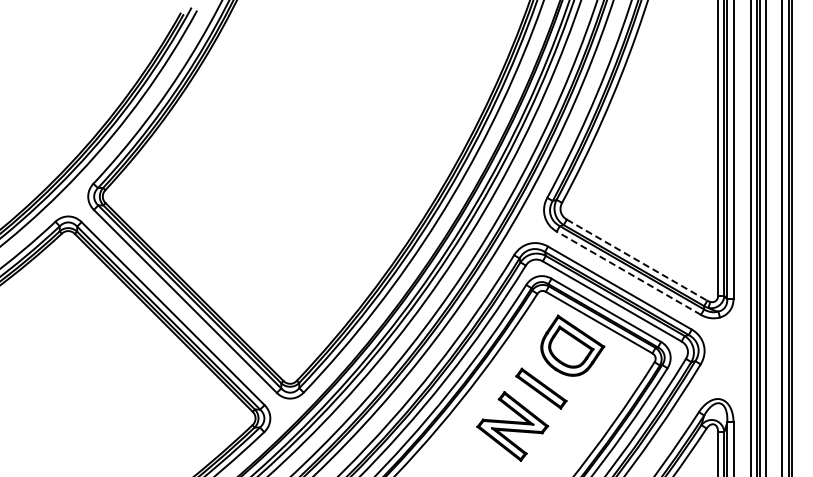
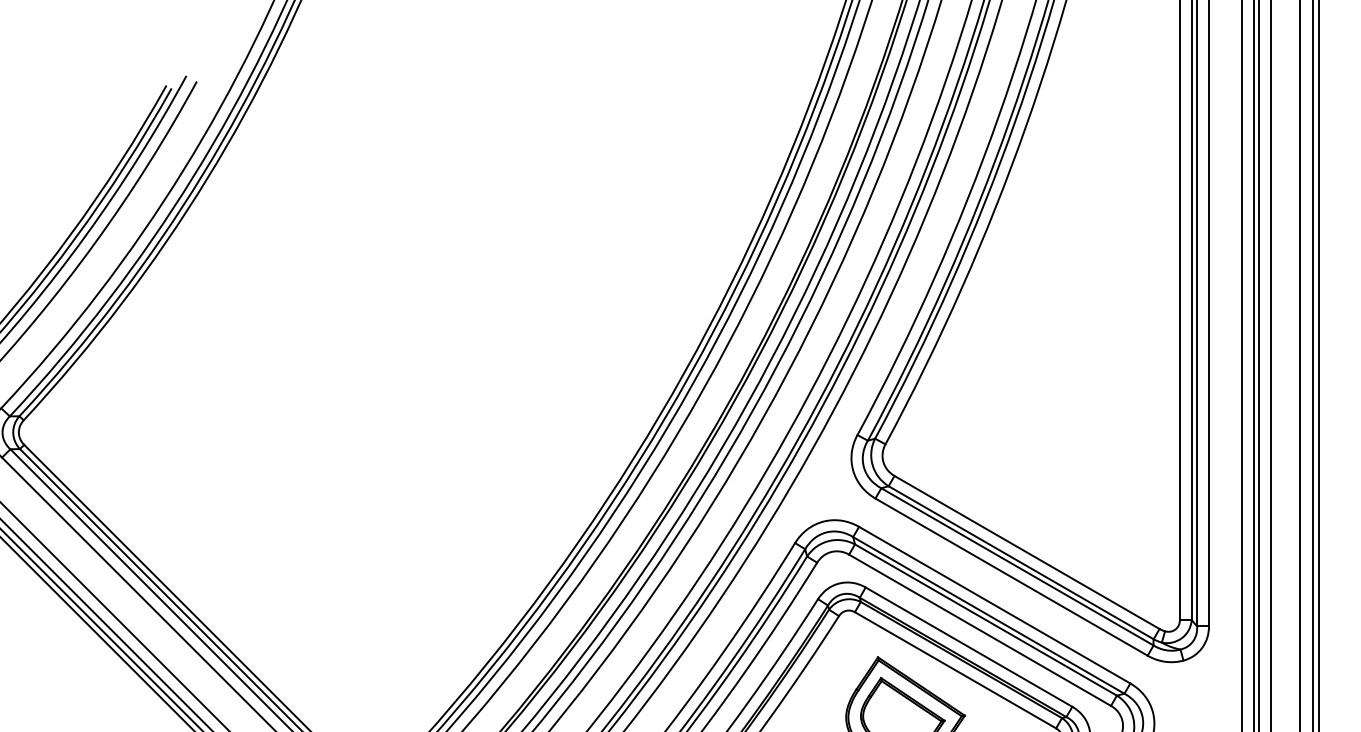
line: (637, 260) -> (1027, 553), dashed -> solid
line: (628, 272) -> (1010, 575), dashed -> solid

